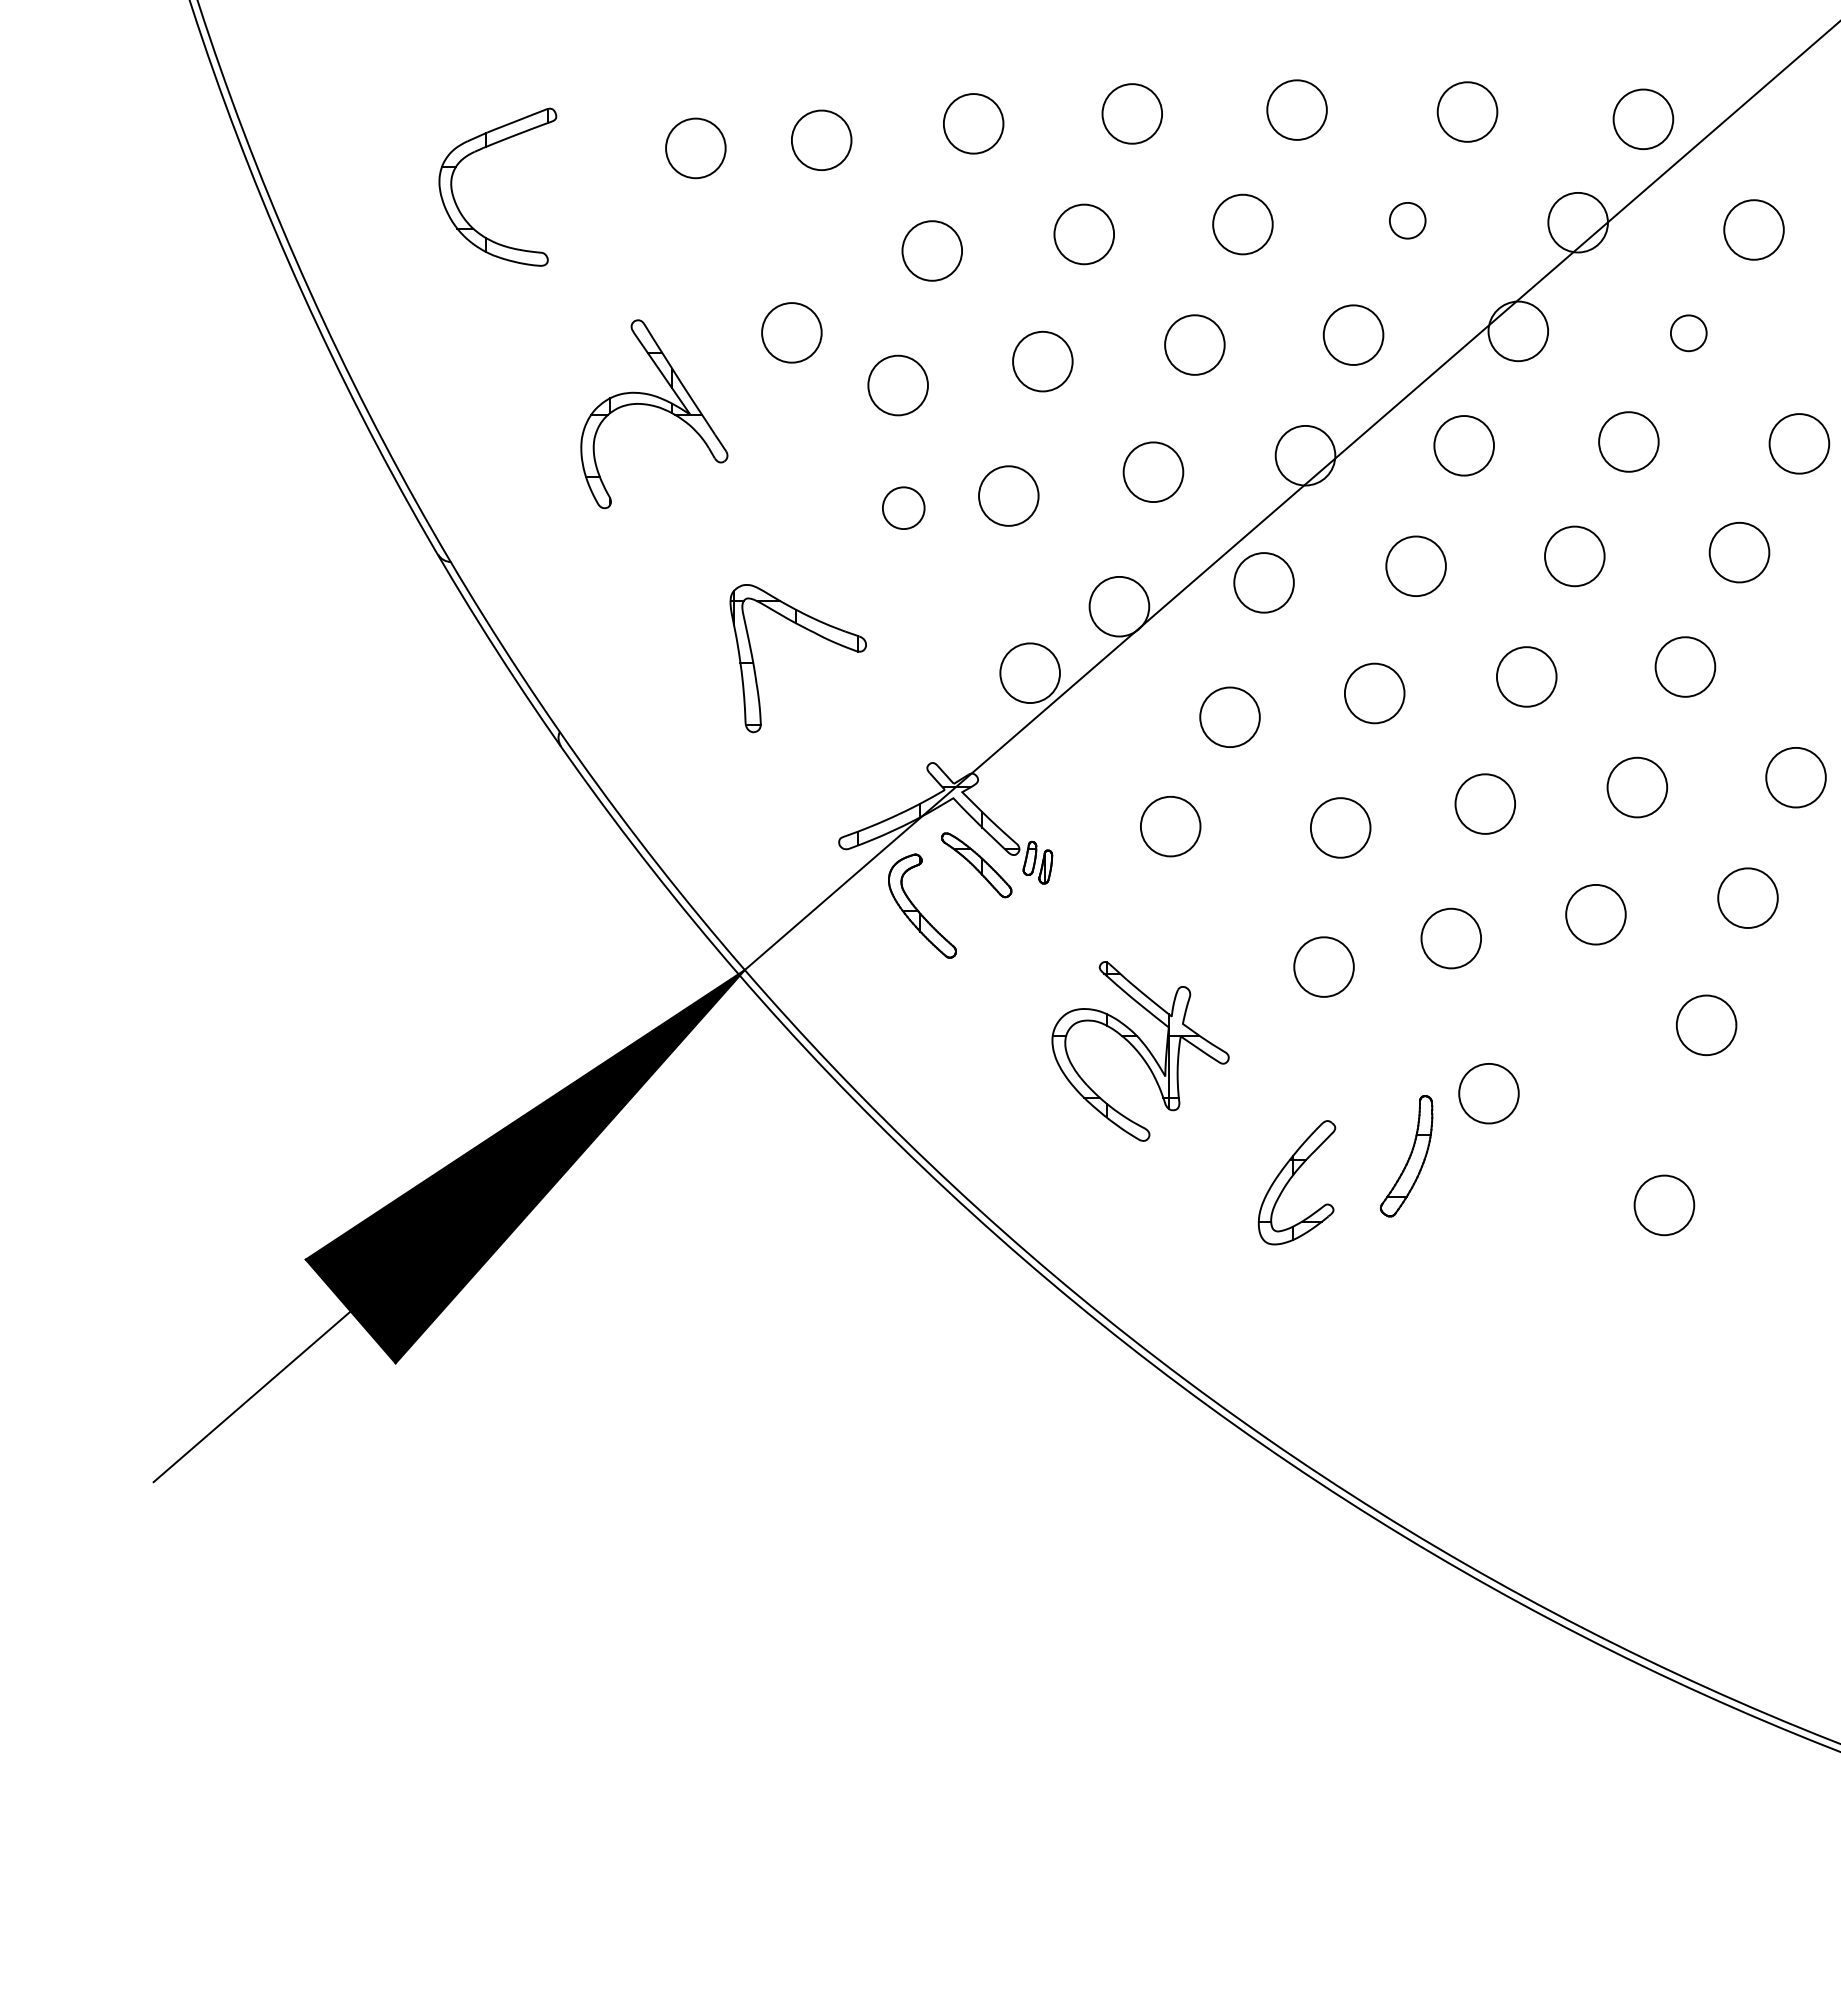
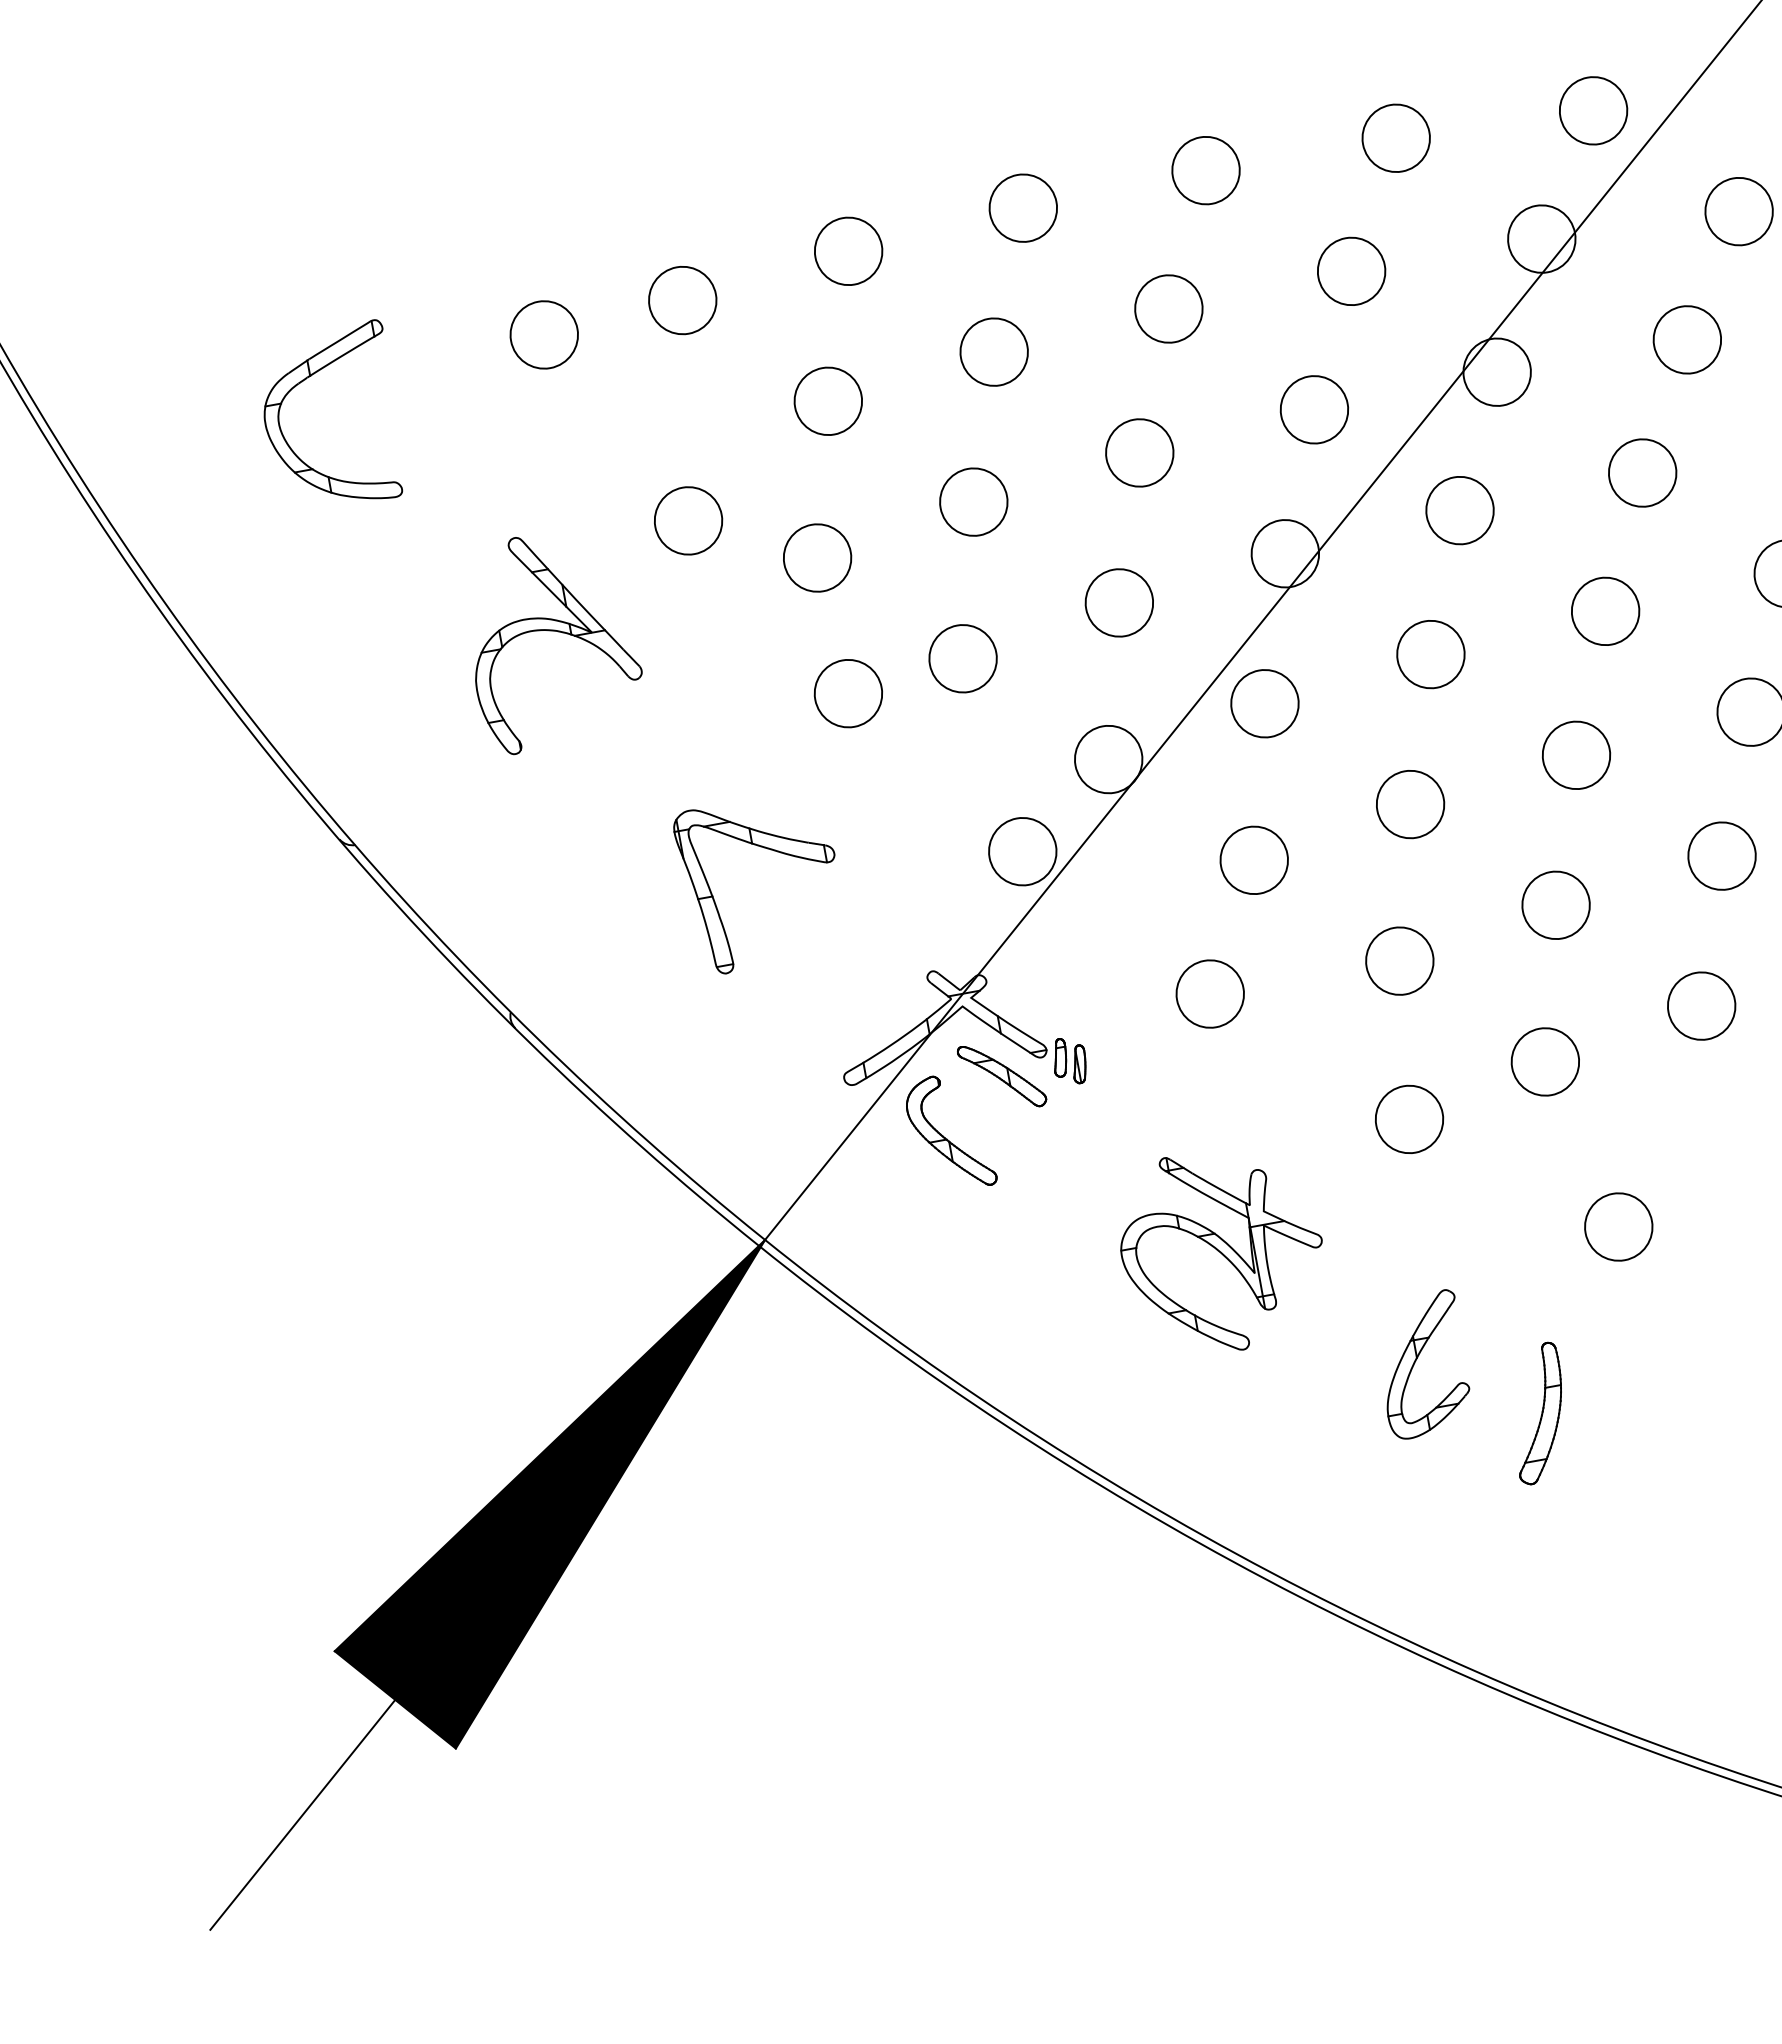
circle: (1407, 220) -> (1351, 271), size x1.67
circle: (1688, 333) -> (1687, 340), size x1.67
circle: (903, 507) -> (848, 692), size x1.43
part: (1406, 1156) -> (1538, 1414), moved

